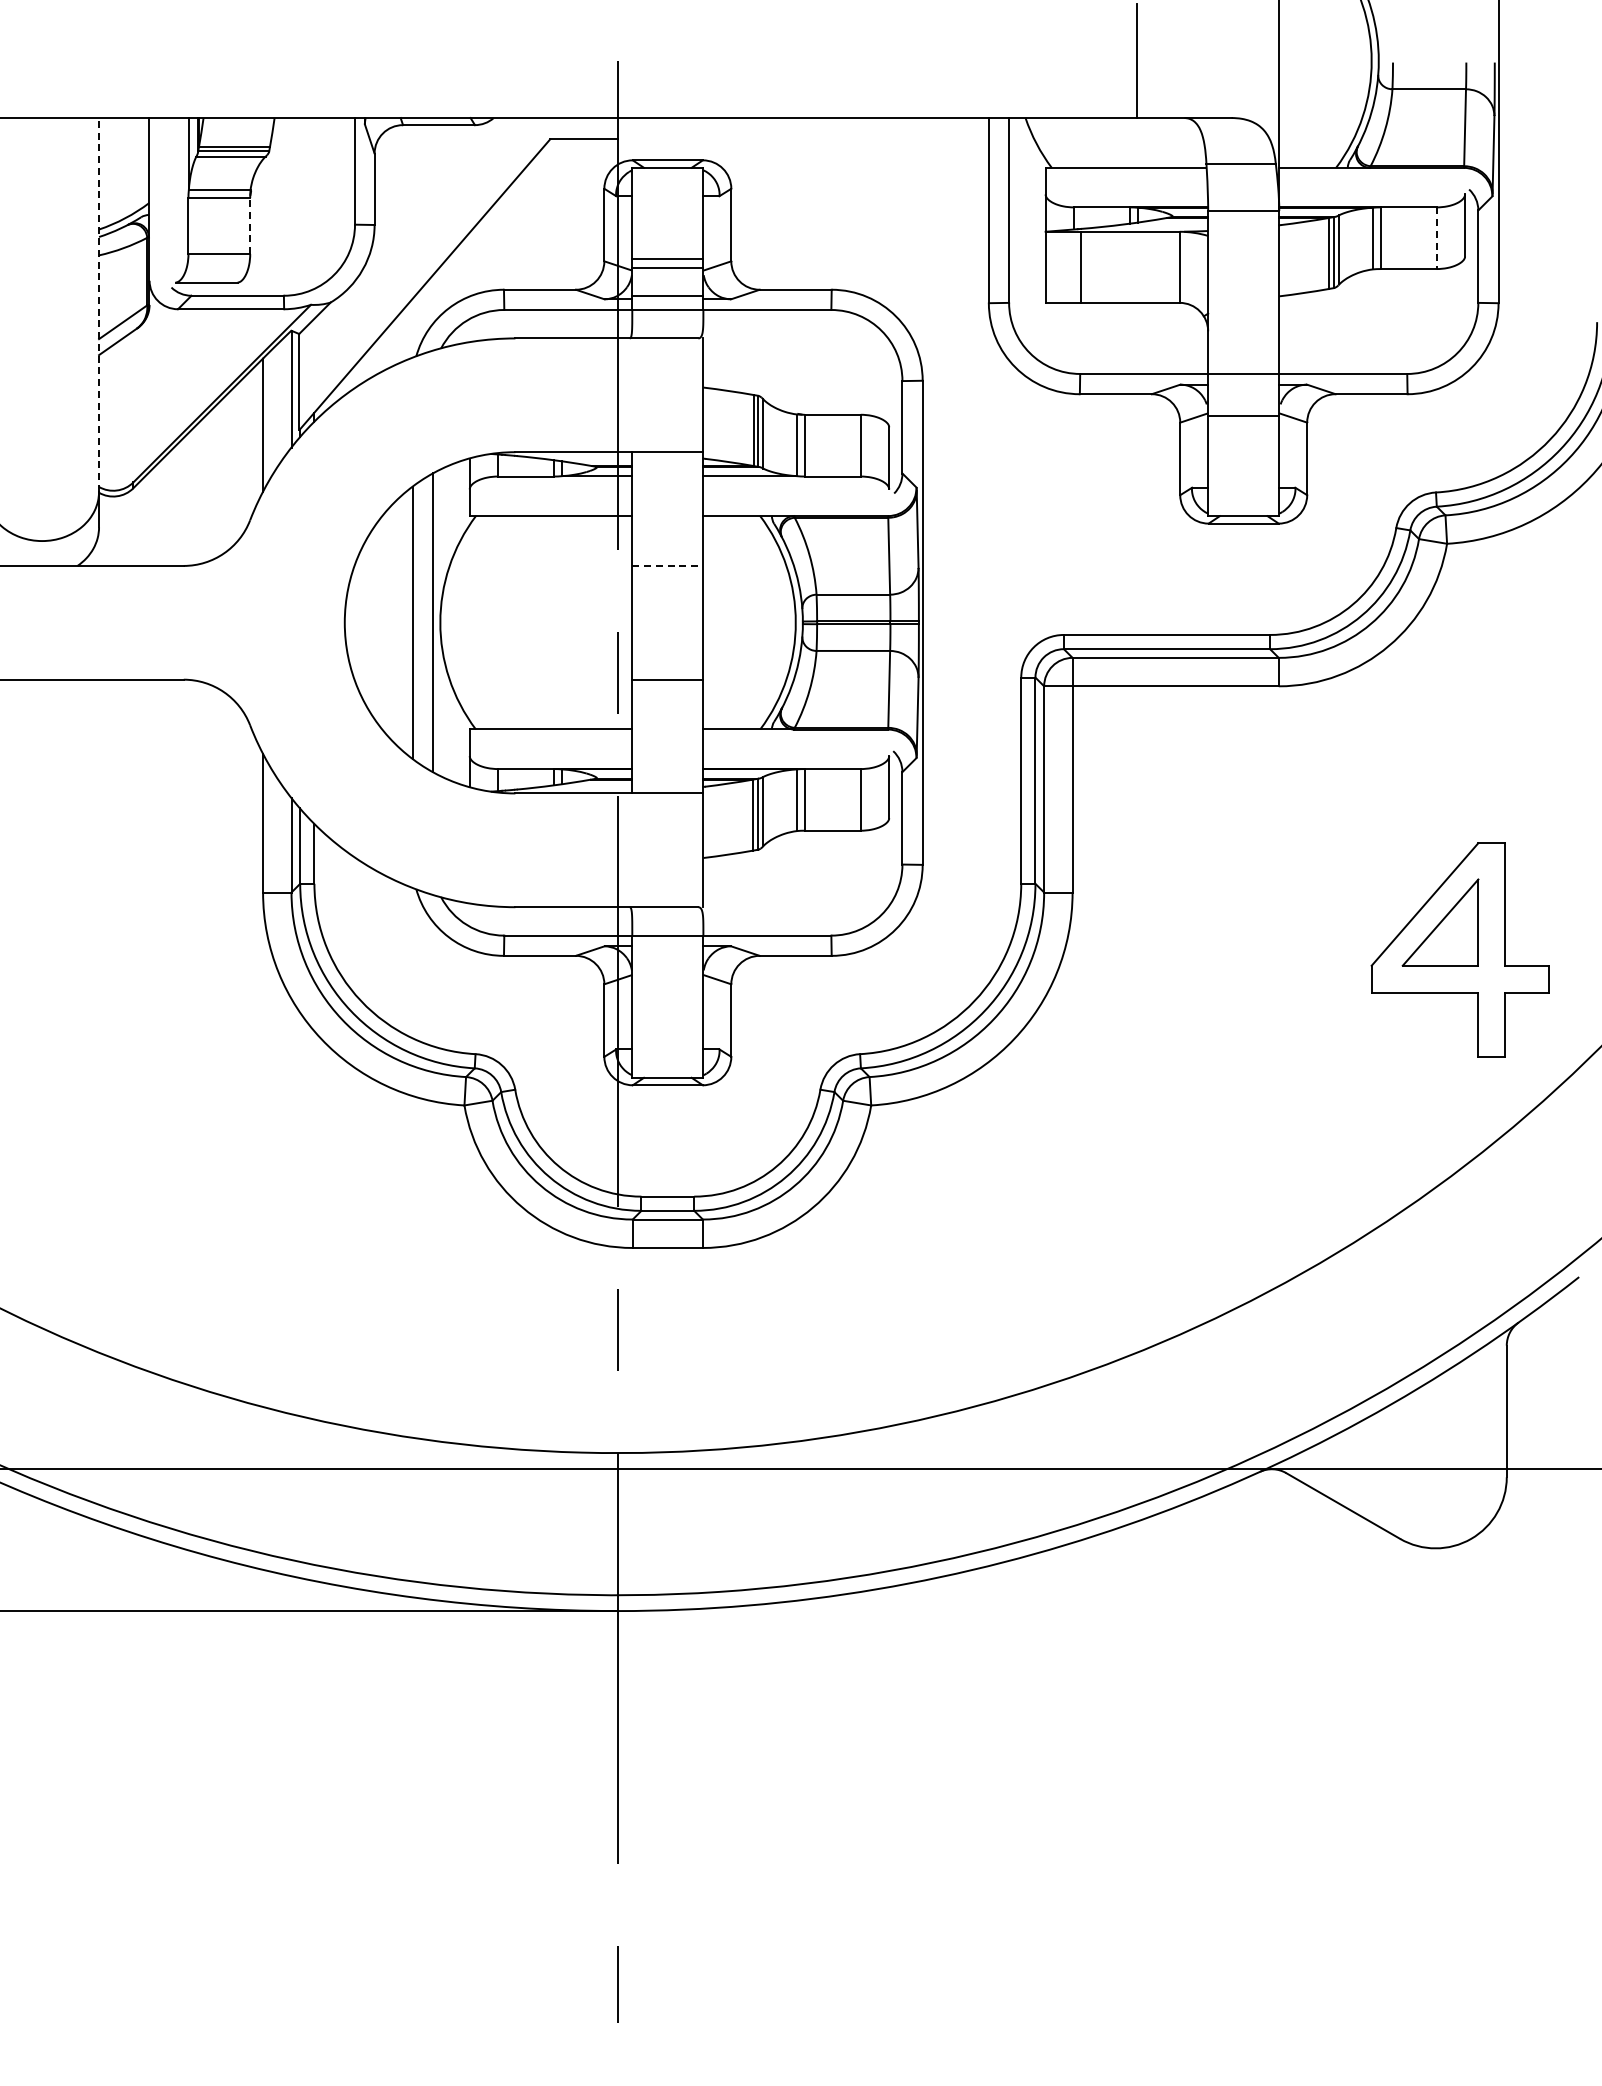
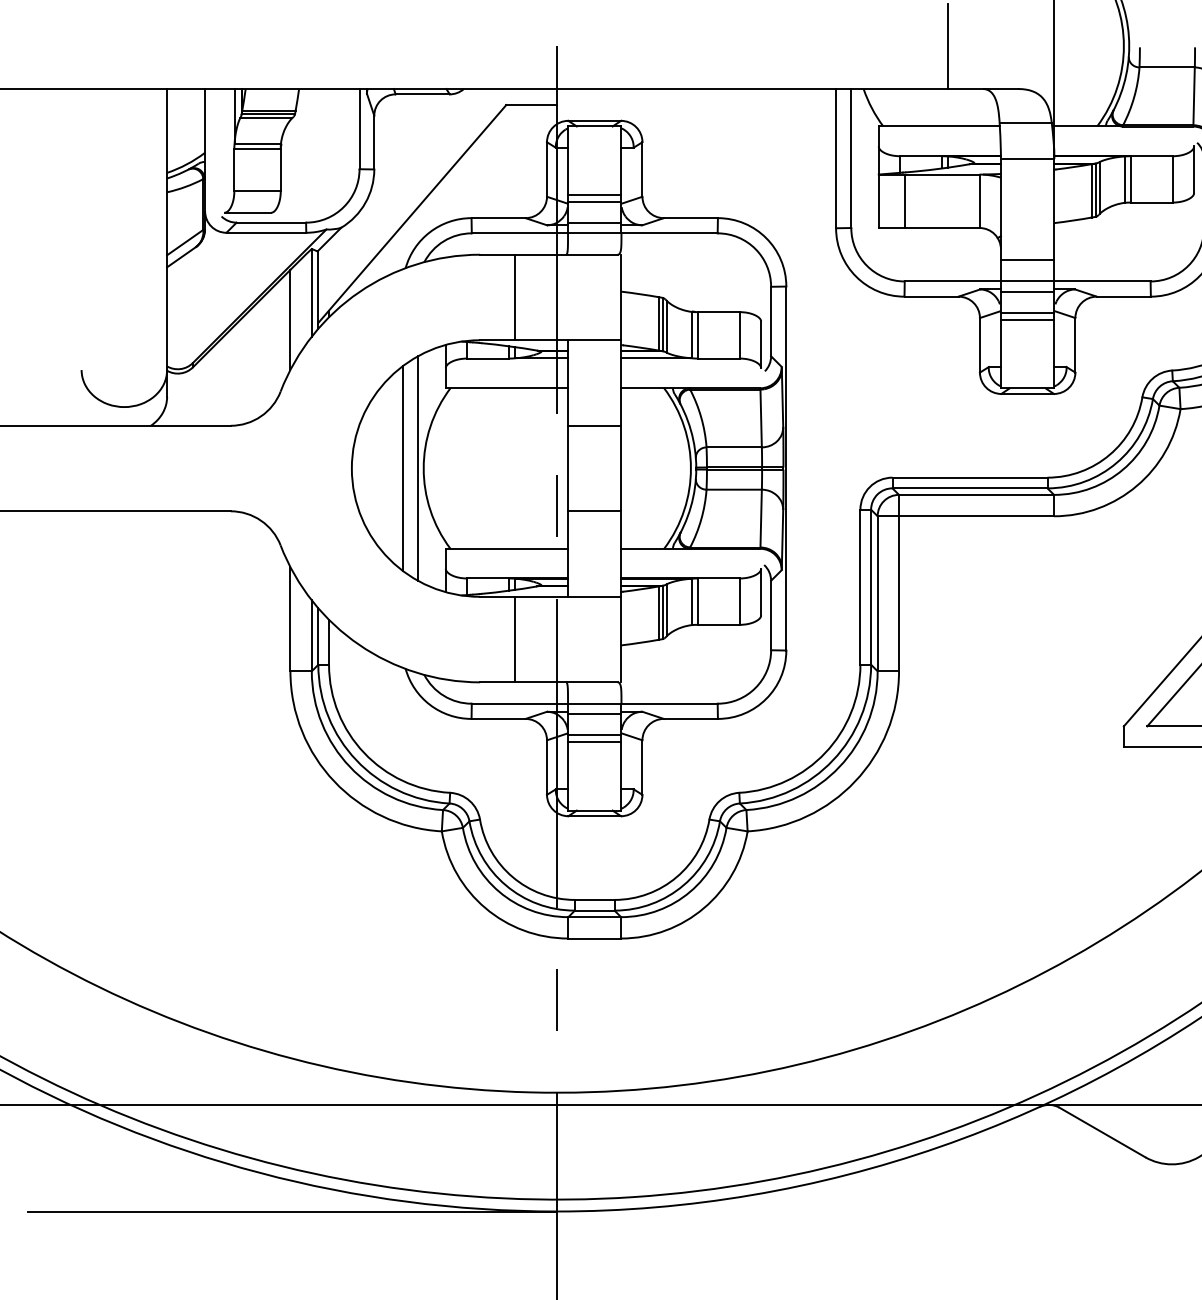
line: (250, 225) -> (280, 169), dashed -> solid
line: (1436, 238) -> (1172, 179), dashed -> solid
line: (99, 304) -> (167, 229), dashed -> solid
line: (1243, 345) -> (1027, 260), added
line: (1243, 388) -> (1027, 292), added
line: (561, 395) -> (514, 297), added
line: (1243, 424) -> (1027, 319), added
line: (667, 565) -> (594, 425), dashed -> solid
line: (561, 850) -> (514, 639), added
line: (667, 949) -> (594, 714), added
line: (667, 977) -> (594, 735), added
line: (667, 986) -> (594, 741), added

